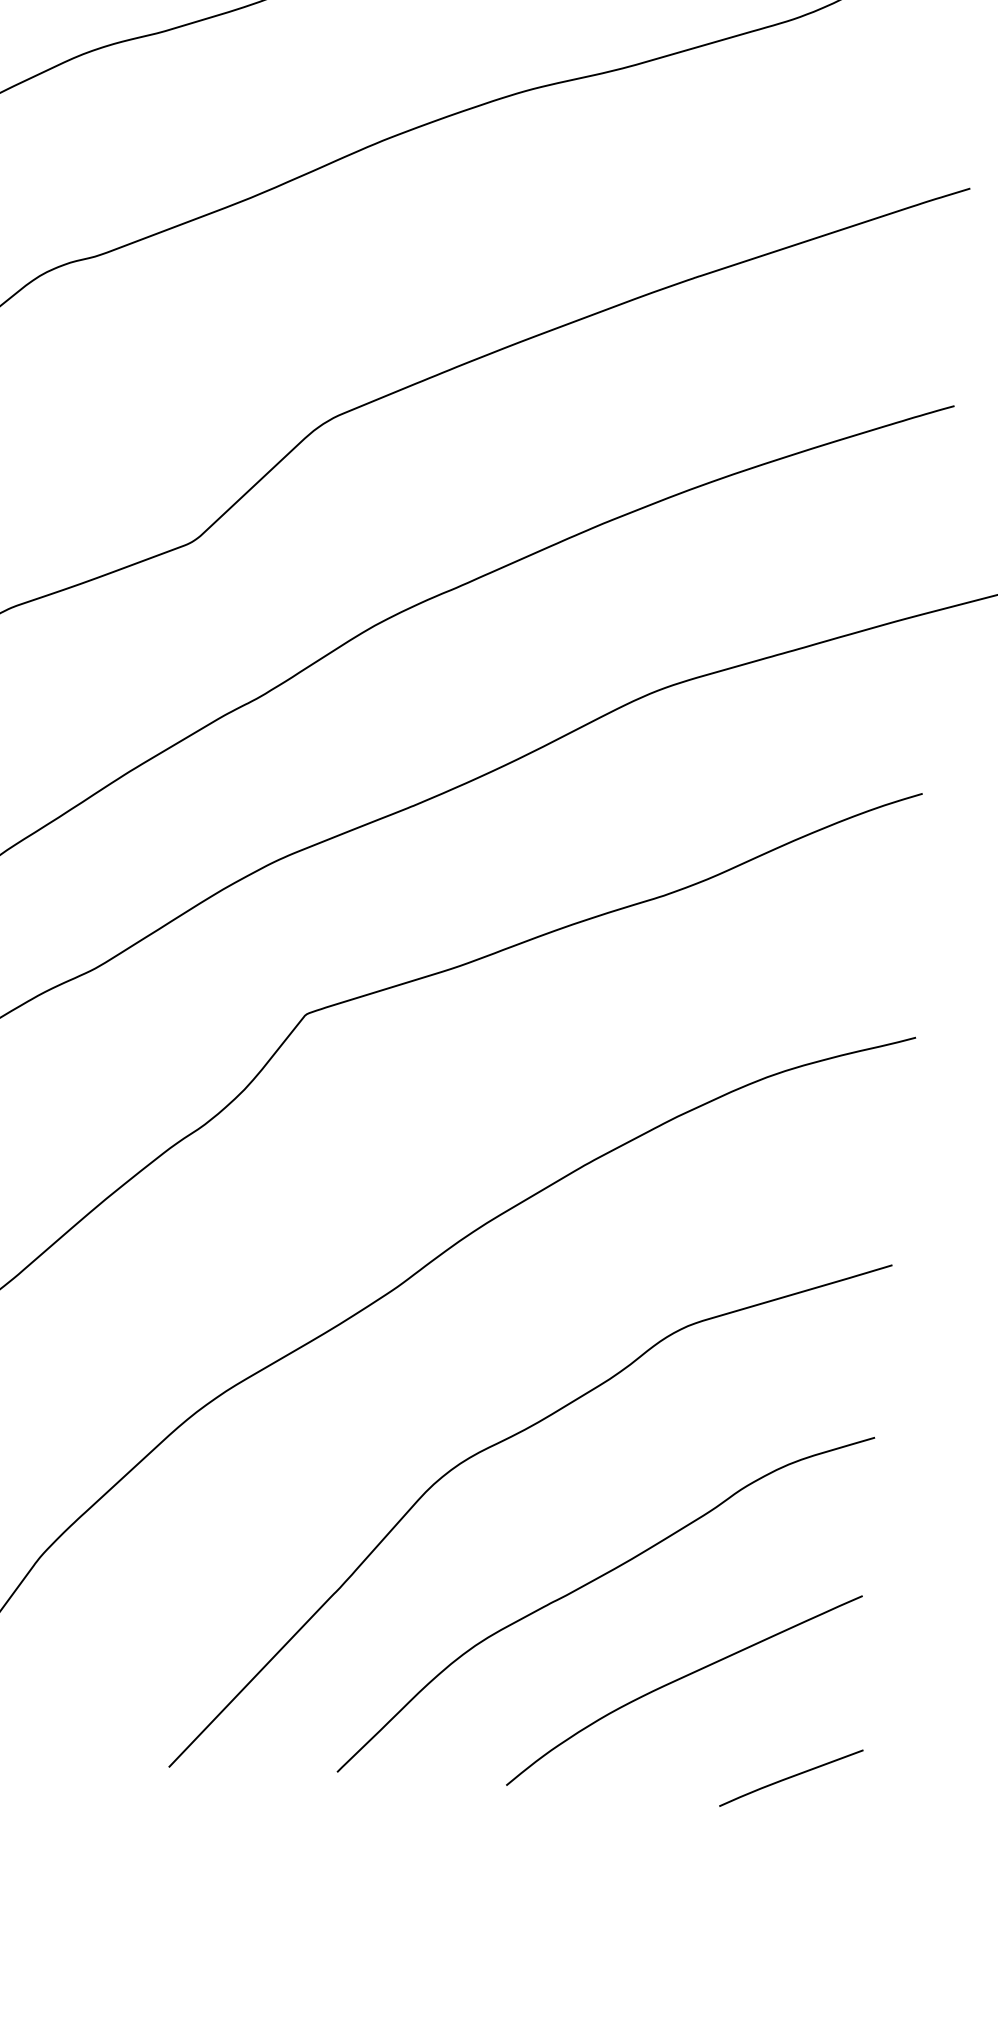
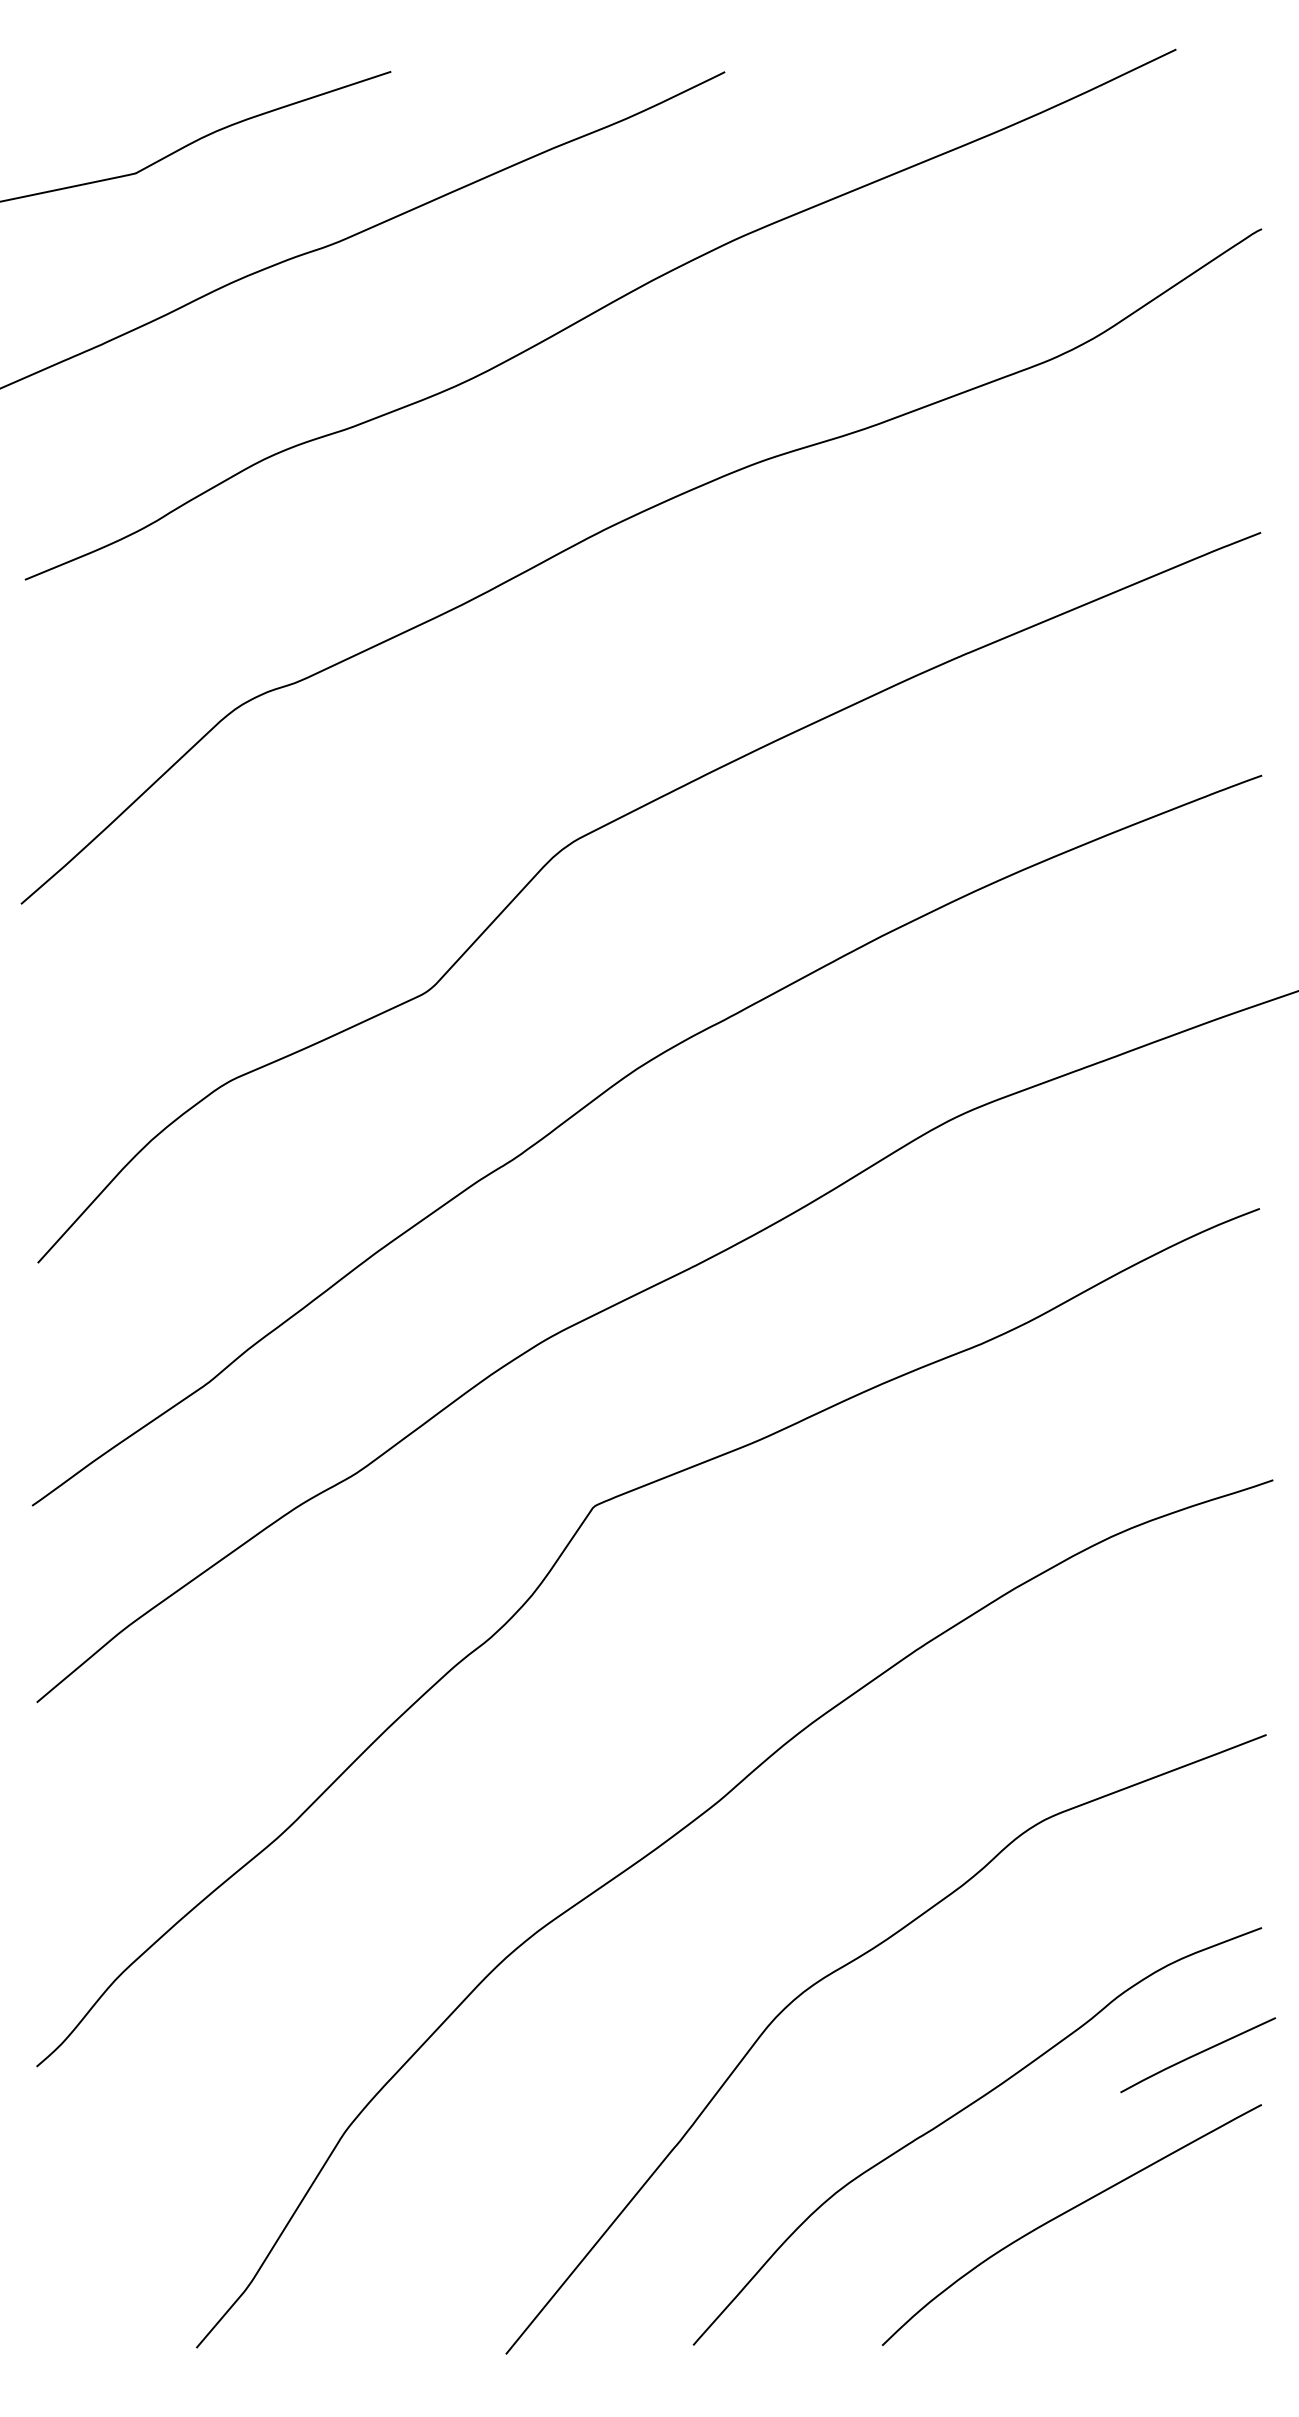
line: (790, 1777) -> (1197, 2054), moved

